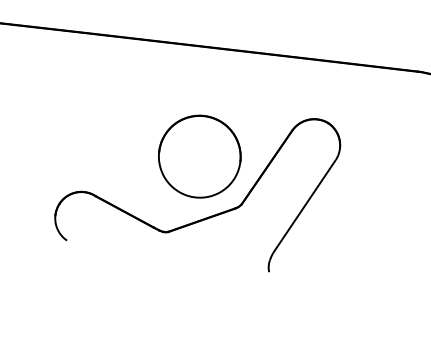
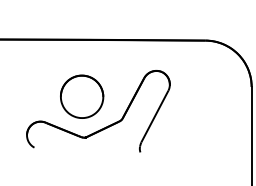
part: (200, 156) -> (82, 96), moved

